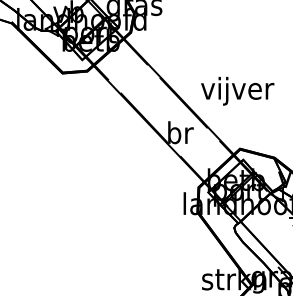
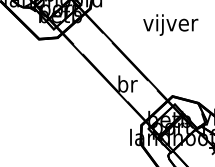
text: (237, 91) -> (170, 25), moved

